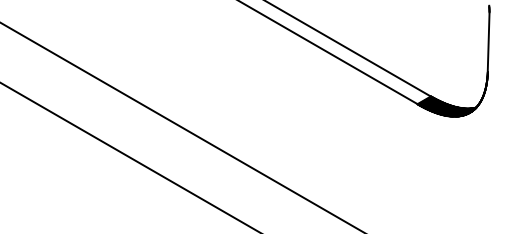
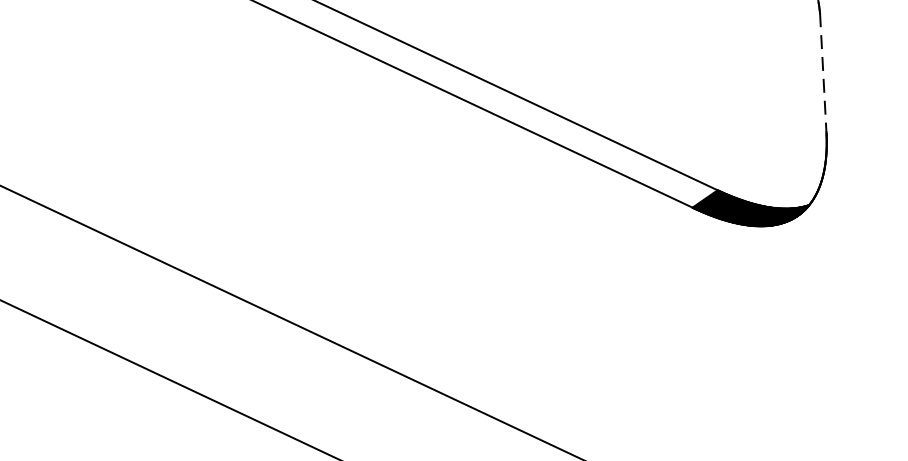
line: (488, 42) -> (823, 73), solid -> dashed

